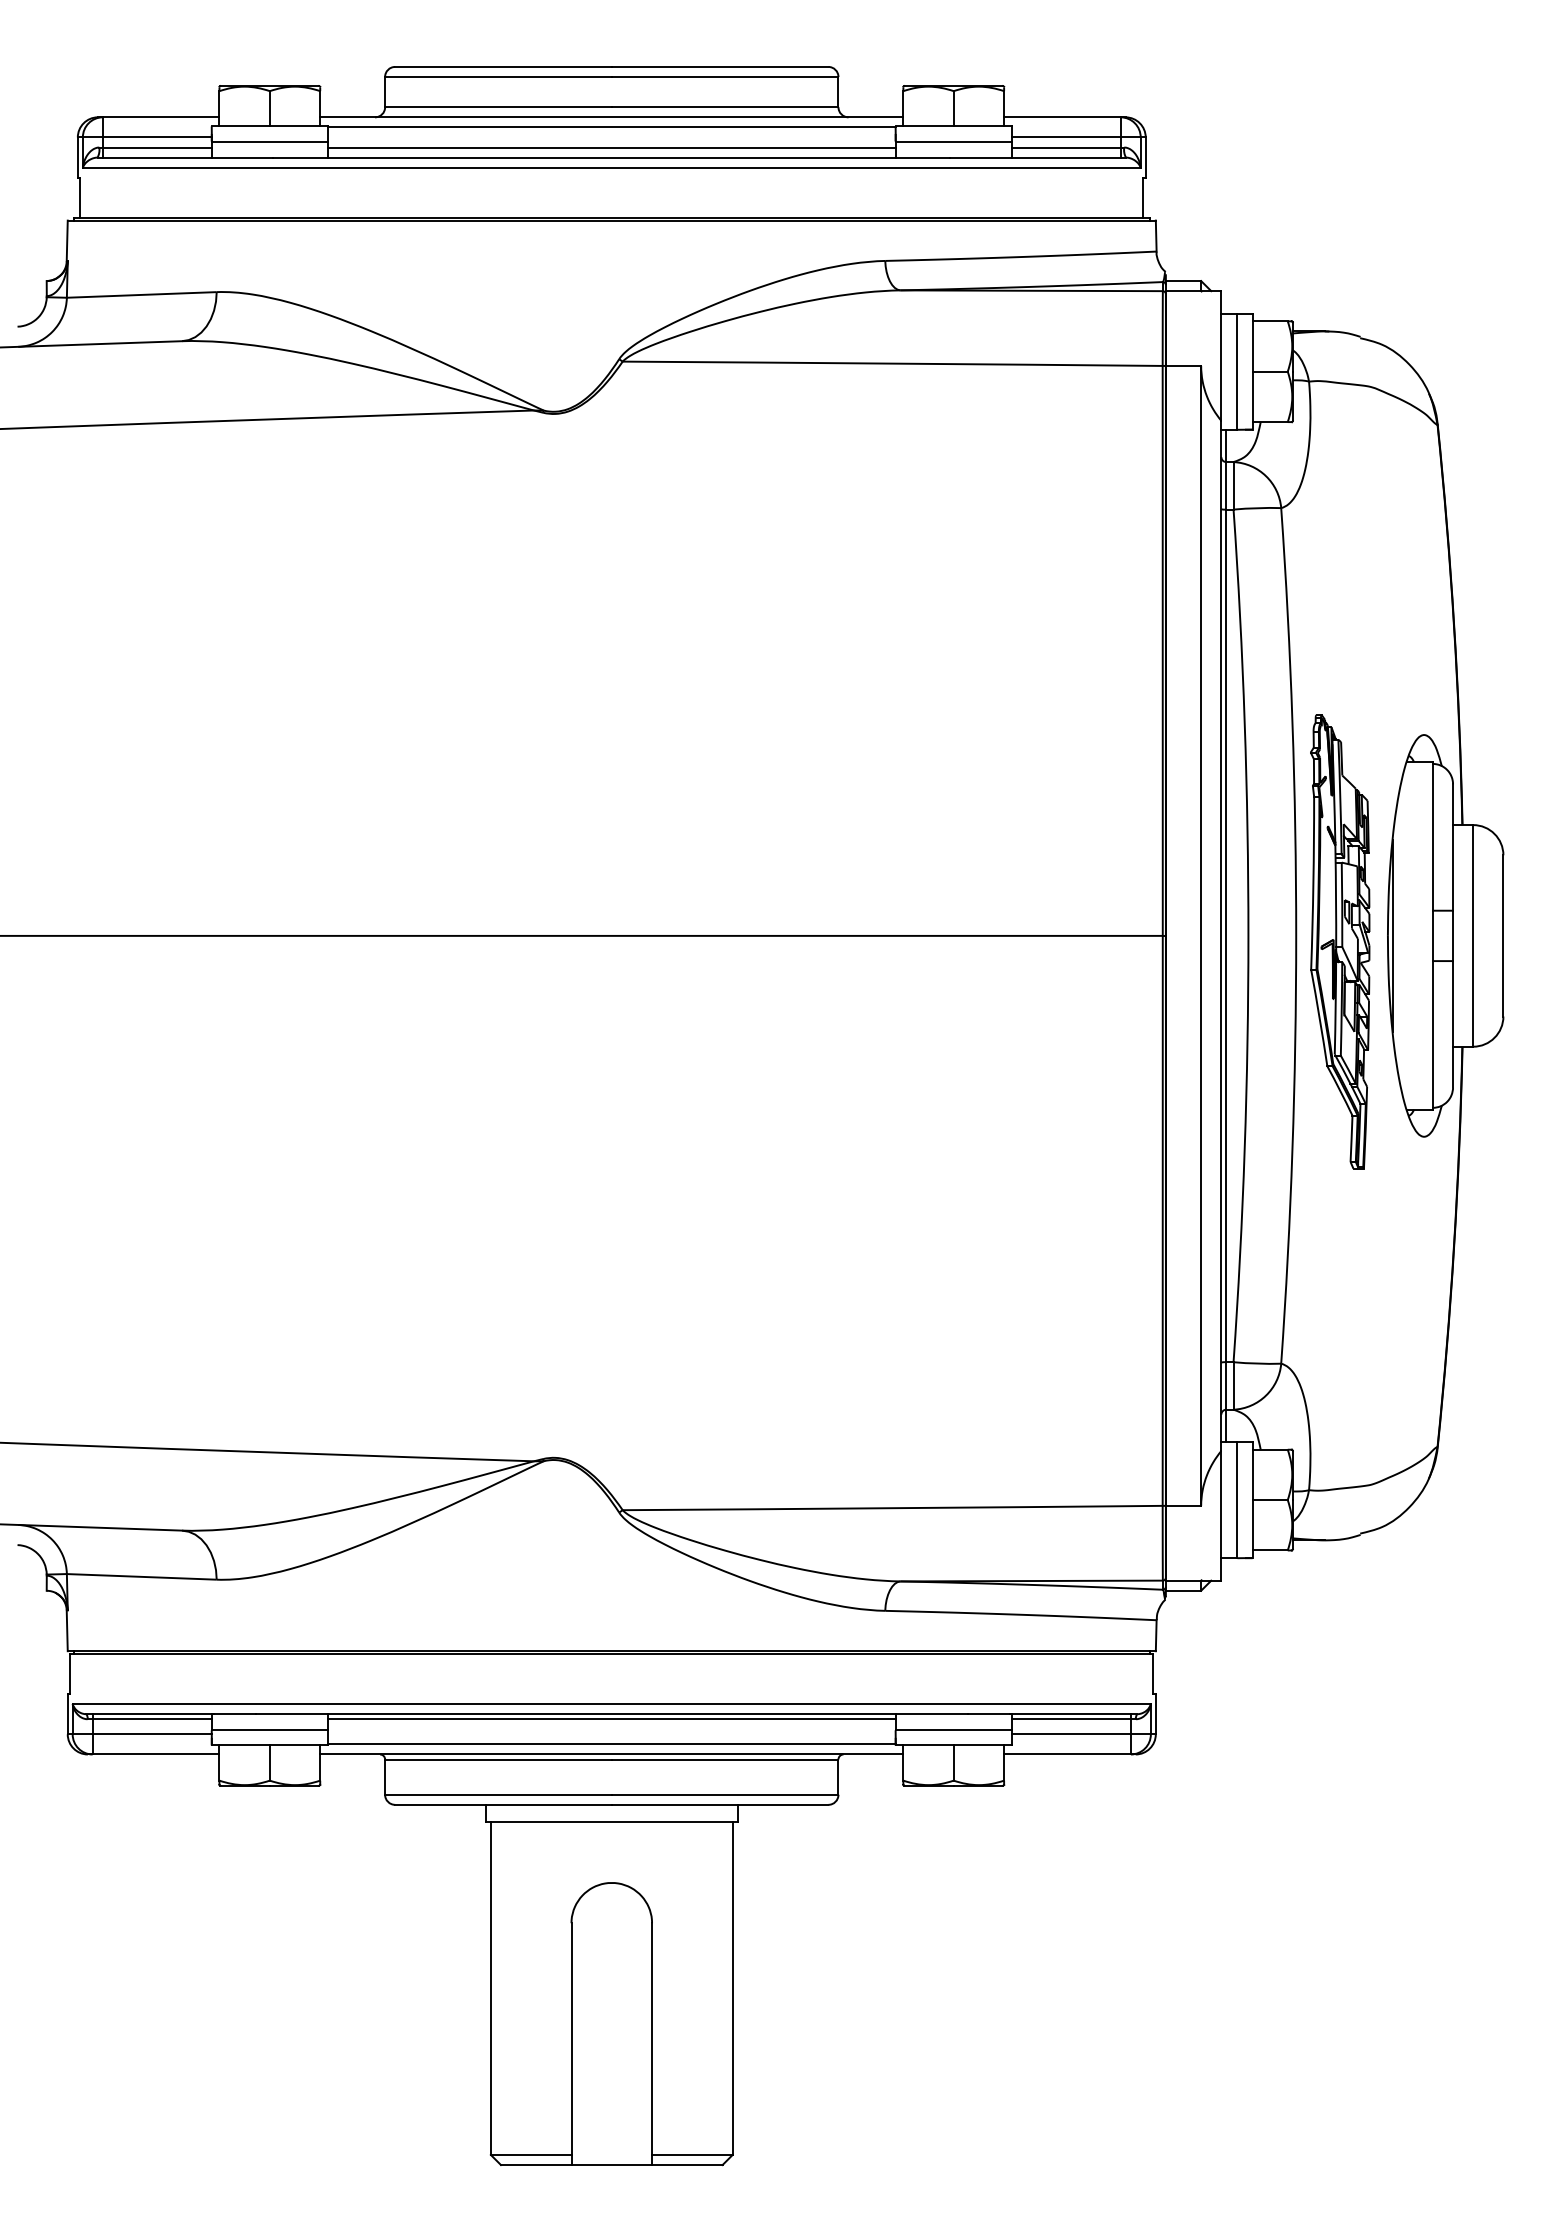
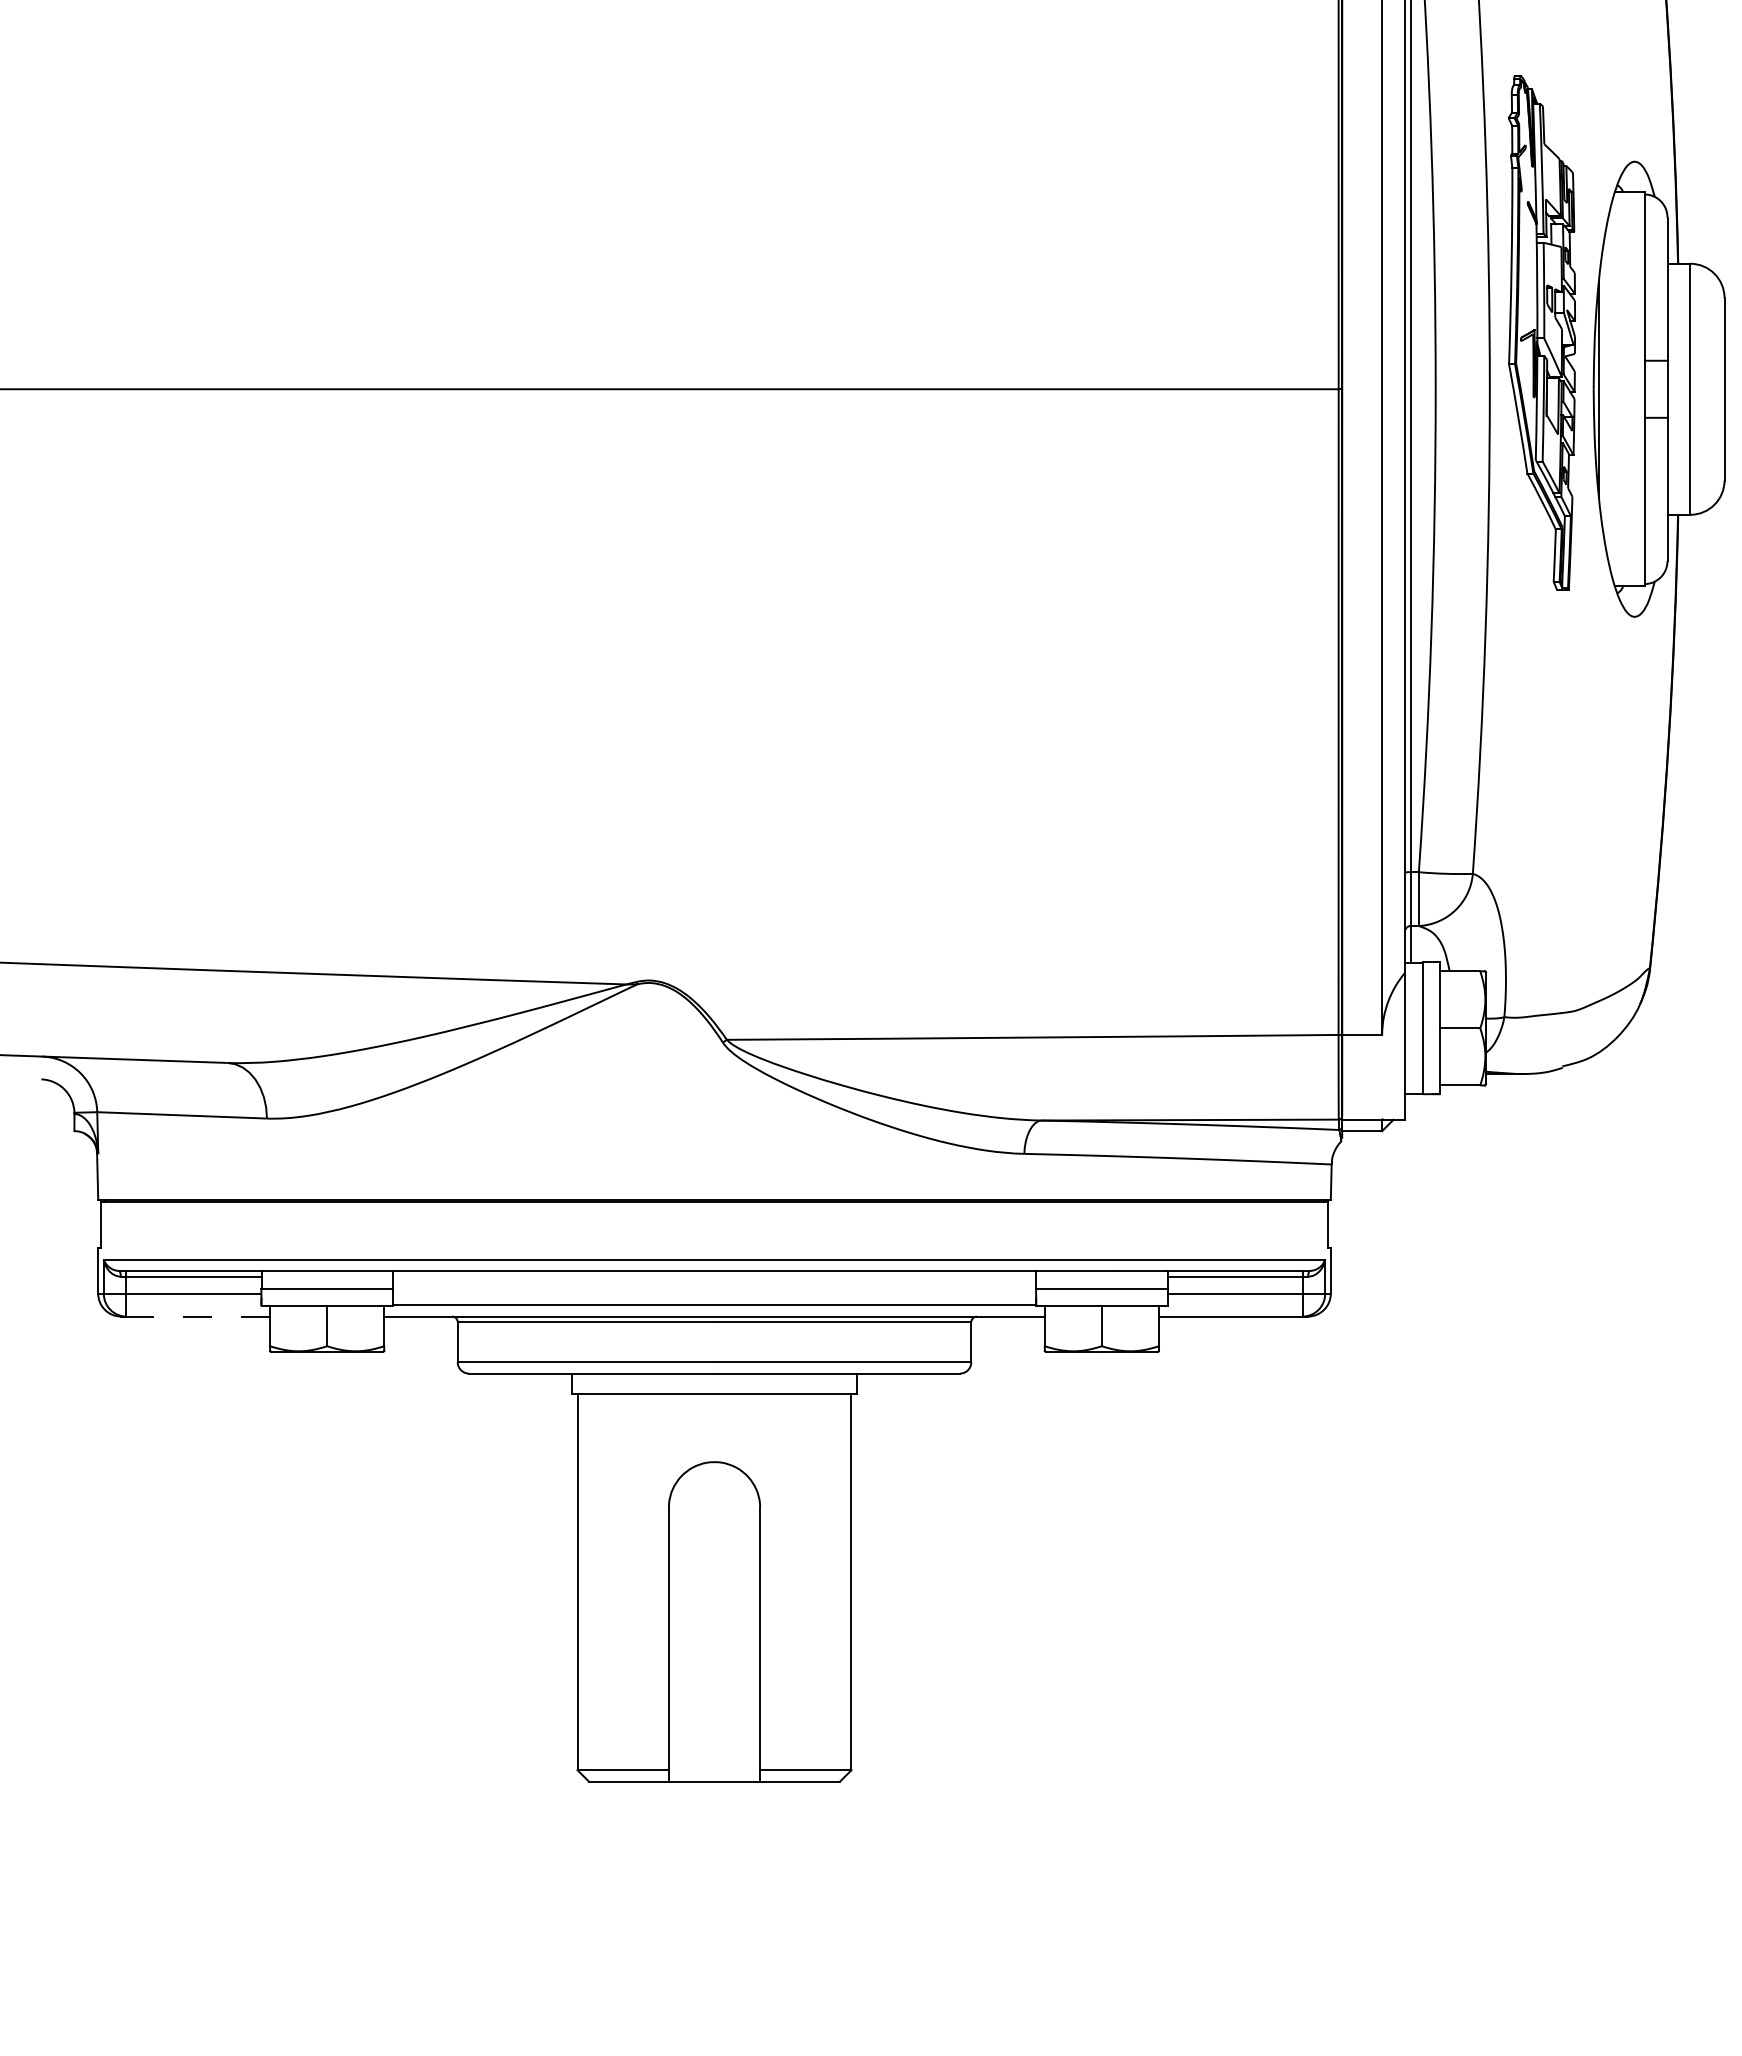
part: (1340, 941) -> (1542, 332), moved
line: (611, 1719) -> (714, 1276), removed
line: (155, 1754) -> (197, 1316), solid -> dashed

